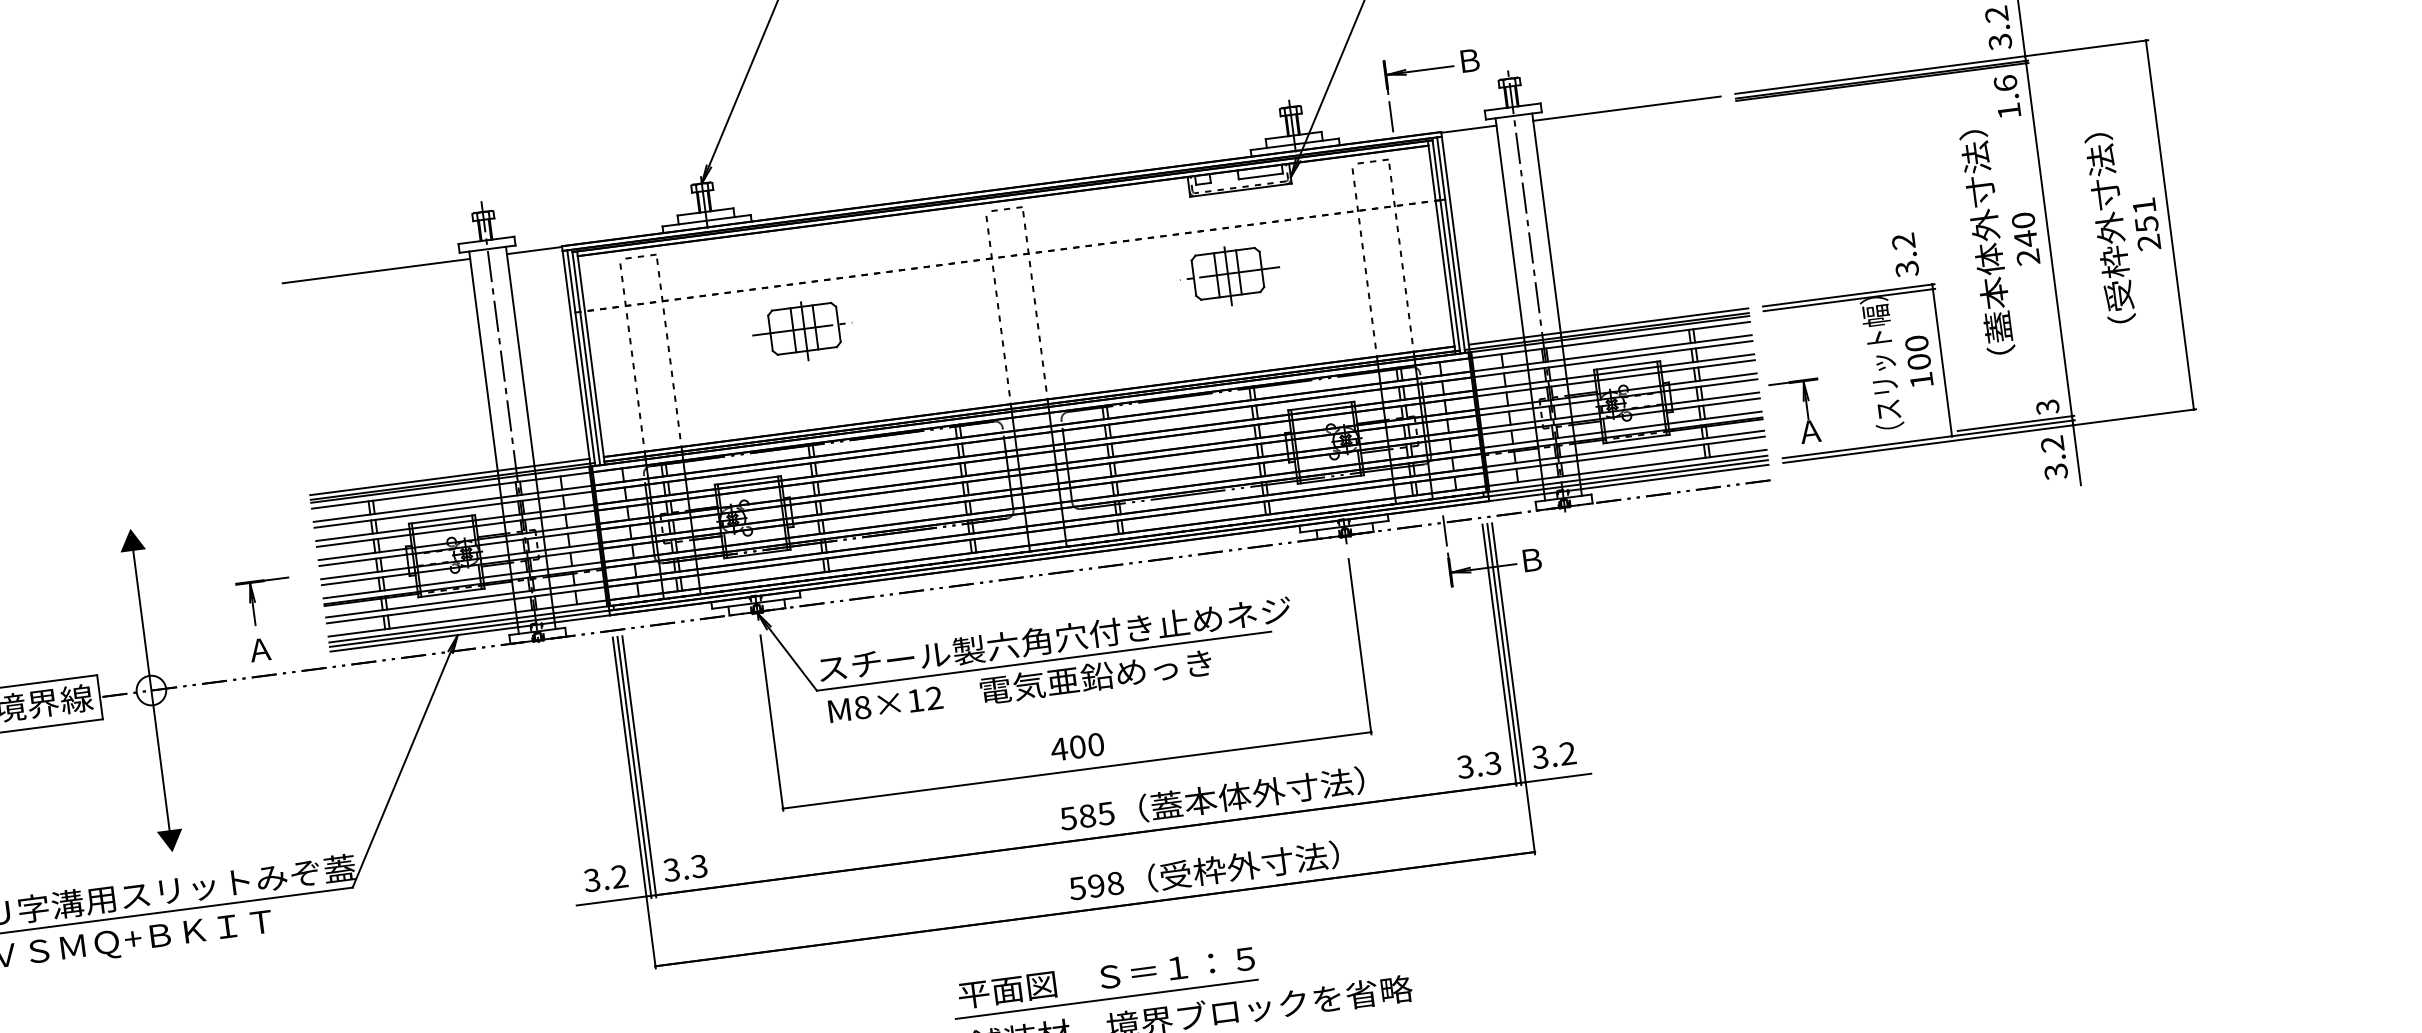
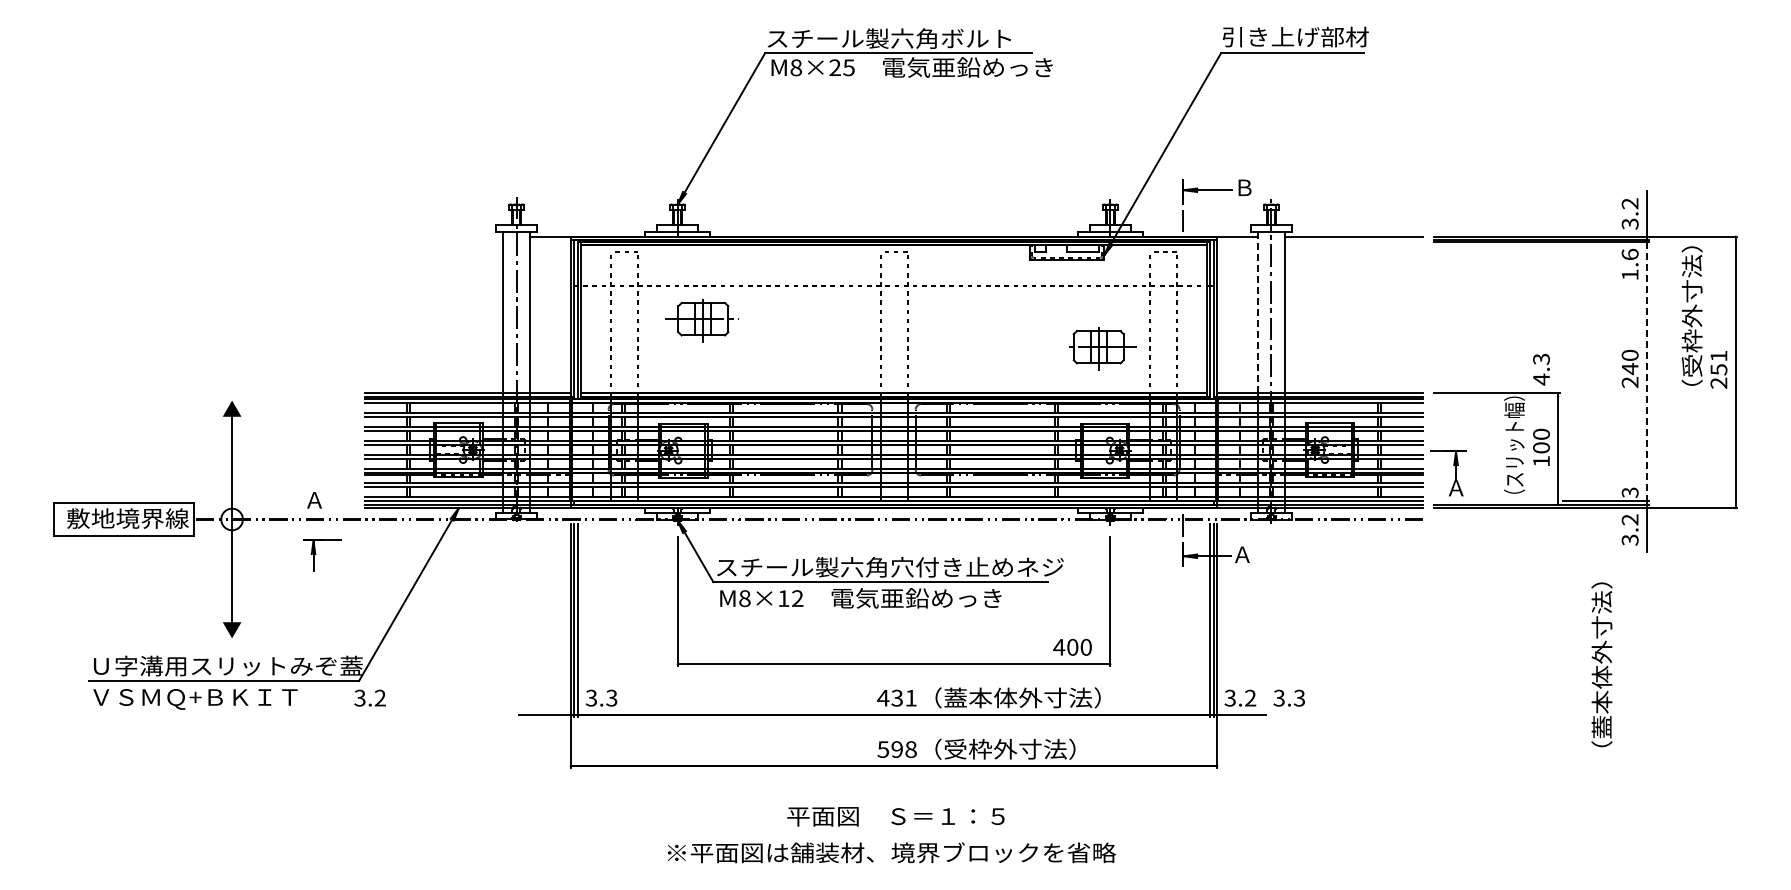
line: (1509, 227) -> (1257, 312), solid -> dashed
text: (2109, 227) -> (1691, 315), moved
line: (2048, 239) -> (1646, 371), solid -> dashed
text: (1986, 242) -> (1601, 664), moved
text: (1905, 255) -> (1541, 369), 3.2 -> 4.3
line: (376, 271) -> (434, 237), removed
part: (1233, 274) -> (1102, 348), moved
line: (1849, 300) -> (1496, 396), removed
part: (802, 330) -> (701, 320), moved
text: (1531, 559) -> (1242, 554), Ｂ -> Ａ
part: (256, 602) -> (316, 554), moved
text: (1077, 747) -> (1072, 647), moved
text: (1477, 764) -> (1288, 697), moved
text: (1086, 815) -> (896, 697), 585 -> 431
text: (604, 877) -> (369, 697), moved
line: (1107, 999) -> (894, 832), removed

